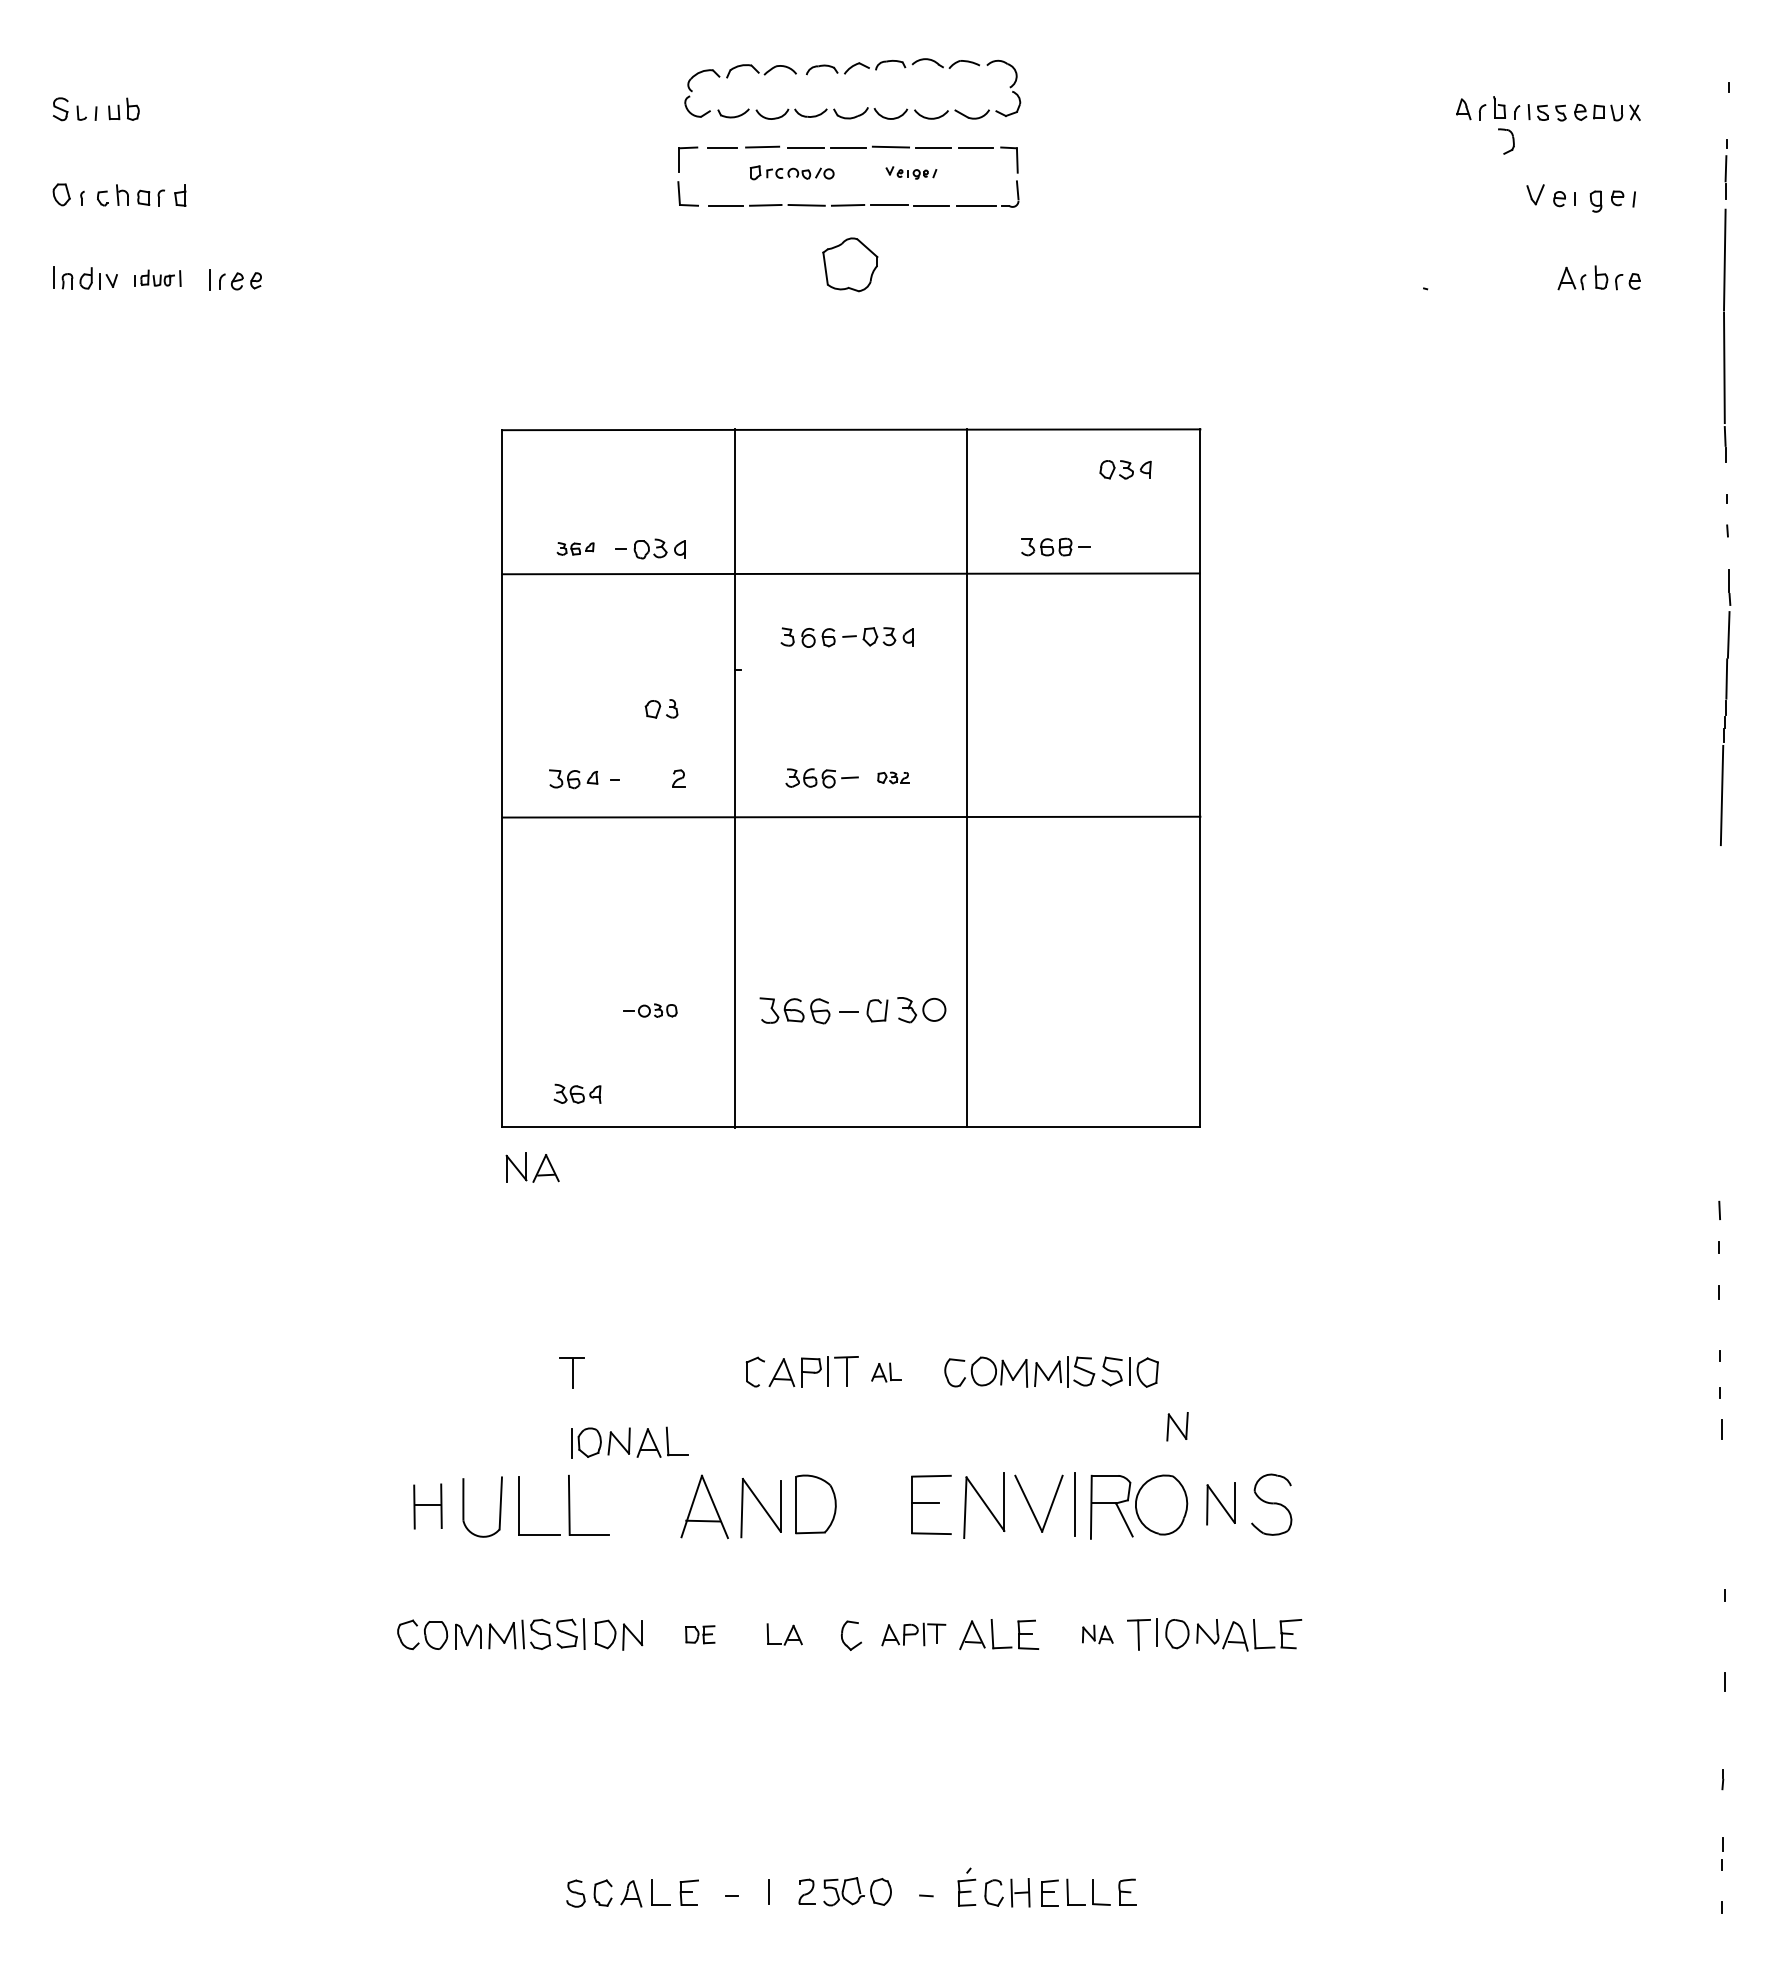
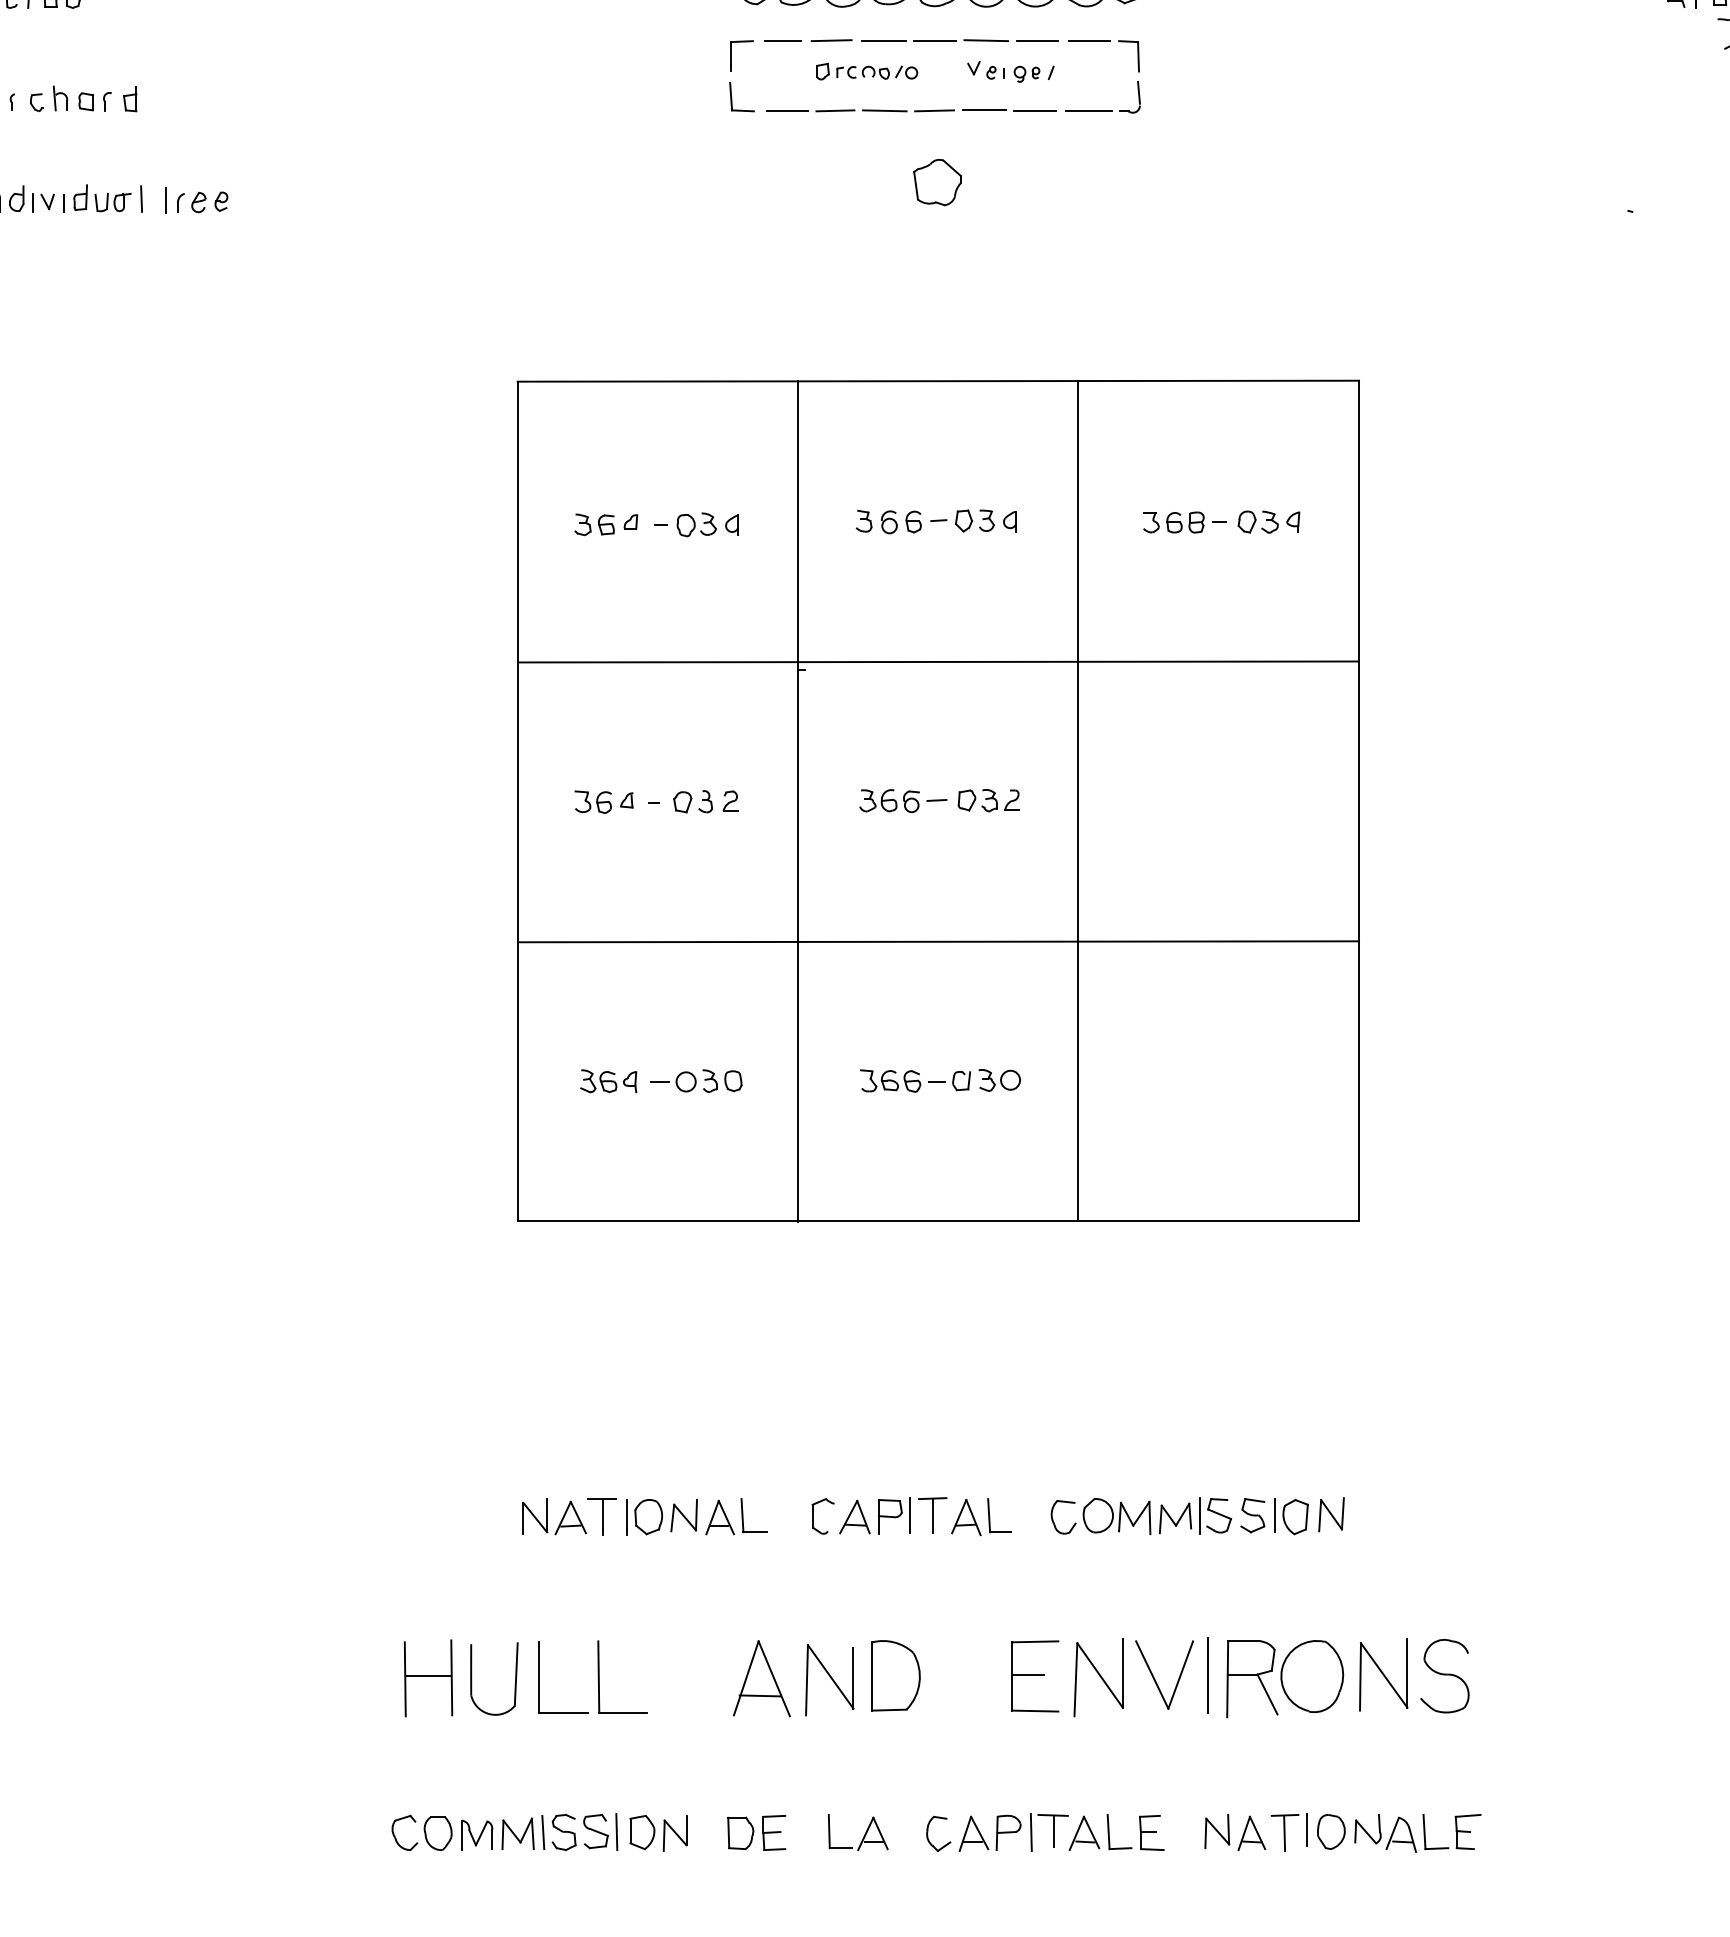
part: (911, 172) -> (1011, 71), size x1.43
part: (850, 264) -> (937, 182), size x0.71
part: (158, 278) -> (103, 198), size x1.43
part: (1125, 469) -> (1268, 521), moved
part: (575, 548) -> (606, 524), size x1.43
line: (850, 573) -> (937, 661), moved
part: (846, 637) -> (935, 521), moved
part: (661, 708) -> (692, 801), moved
part: (893, 777) -> (989, 800), size x1.67
line: (851, 816) -> (938, 941), moved
part: (650, 1010) -> (696, 1080), size x1.43
part: (852, 1010) -> (939, 1080), size x0.71
part: (577, 1093) -> (608, 1080), moved
part: (532, 1167) -> (554, 1516), moved
part: (886, 1372) -> (980, 1516), size x1.67
part: (1177, 1426) -> (1331, 1514), moved
part: (629, 1442) -> (696, 1516), moved
part: (1220, 1503) -> (1383, 1674), size x1.43
part: (427, 1506) -> (427, 1678), size x1.43
part: (699, 1634) -> (755, 1832), size x1.67
part: (784, 1634) -> (858, 1832), size x1.43
part: (913, 1634) -> (1013, 1832), size x1.43
part: (1097, 1634) -> (1235, 1832), size x1.67

